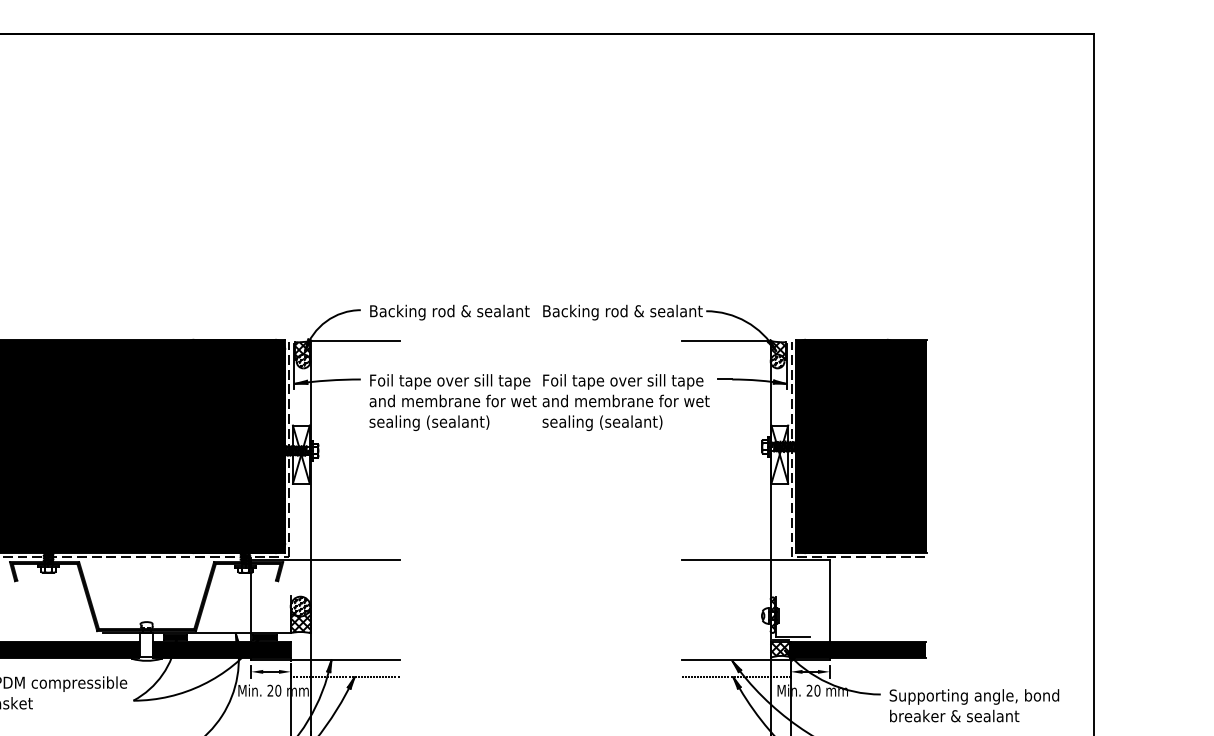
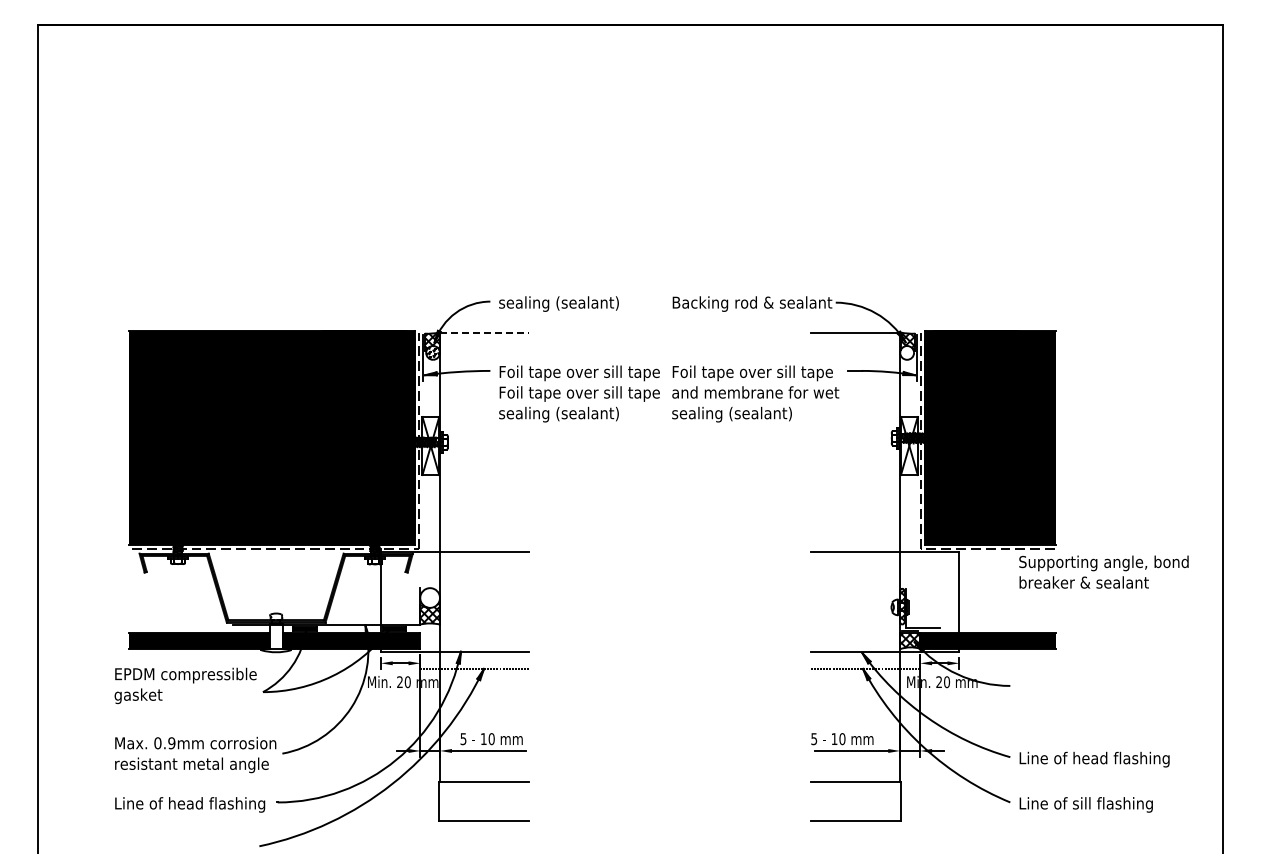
text: (449, 312) -> (579, 303), Backing rod & sealant -> sealing (sealant)
line: (355, 341) -> (485, 332), solid -> dashed
hatch: (776, 361) -> (906, 352), removed
text: (452, 402) -> (582, 393), and membrane for wet -> Foil tape over sill tape
hatch: (299, 606) -> (429, 597), removed
text: (973, 705) -> (1103, 571), moved

